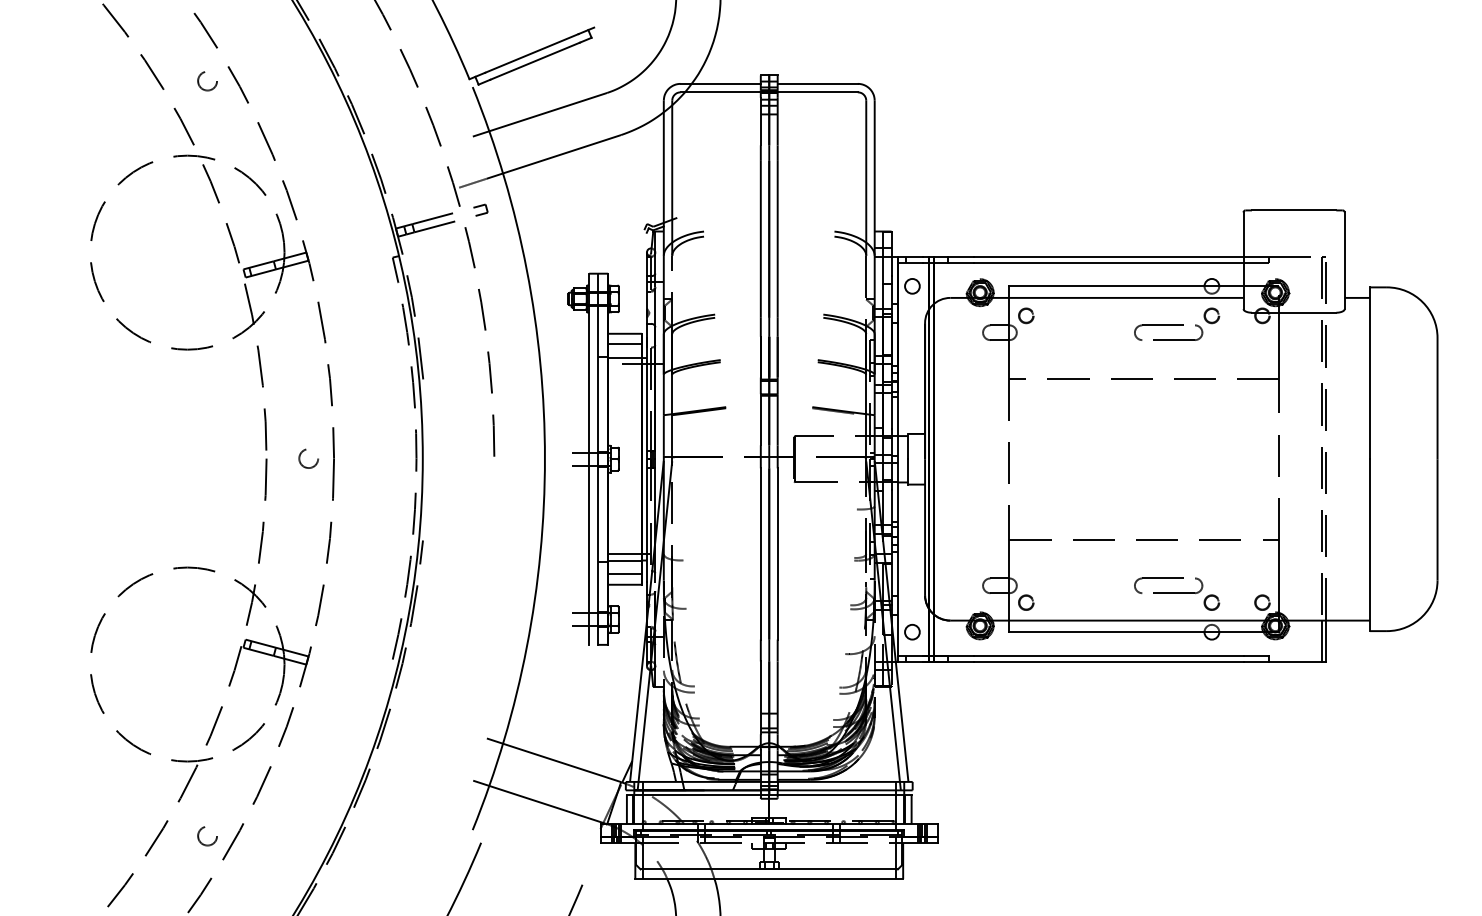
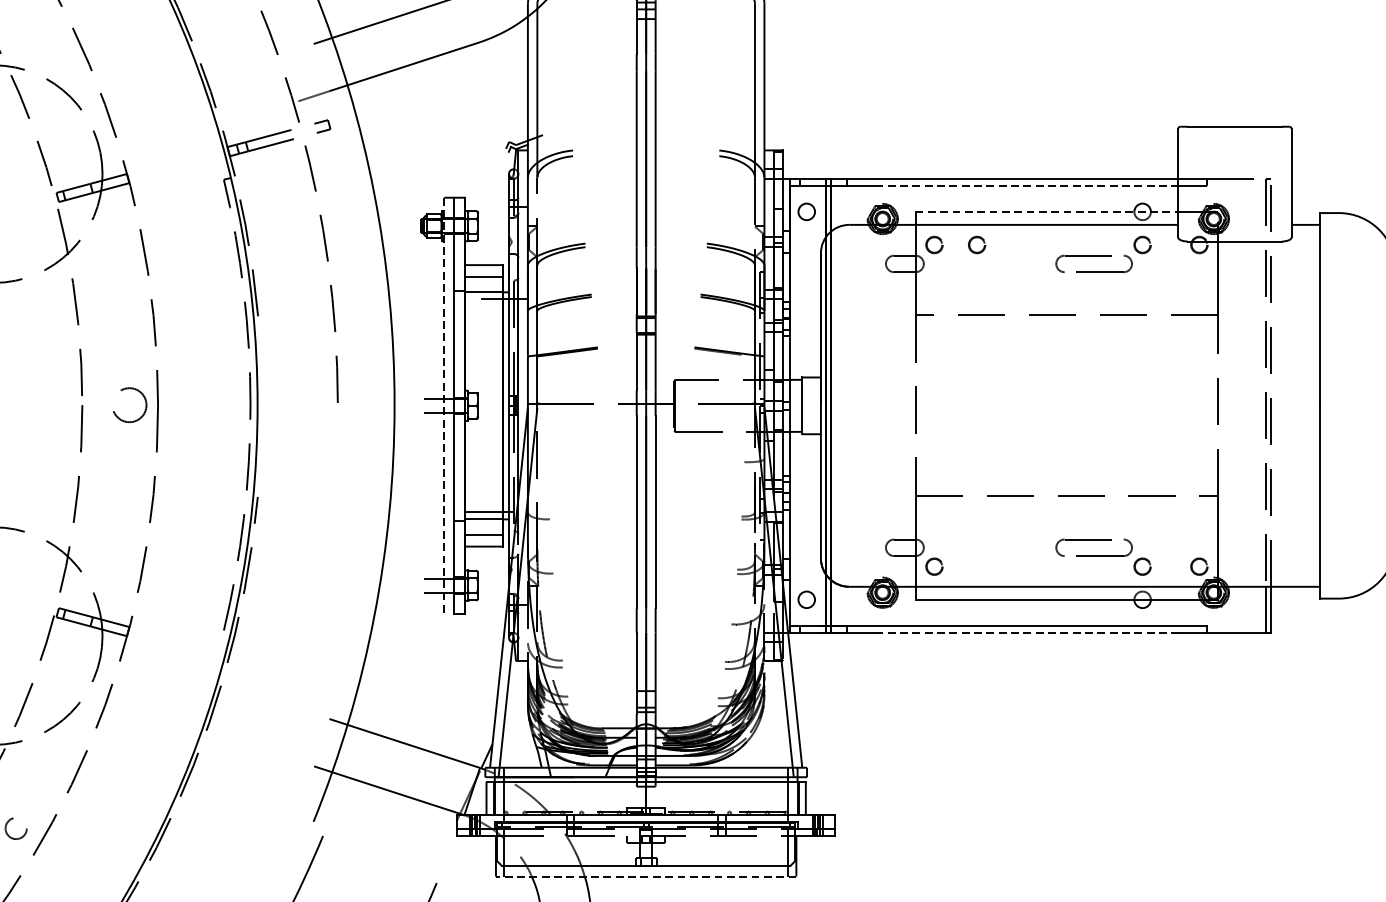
line: (1108, 262) -> (1026, 185), solid -> dashed
line: (1126, 286) -> (1046, 212), solid -> dashed
part: (1064, 315) -> (977, 244), added
circle: (308, 458) -> (129, 404), size x1.6
line: (589, 459) -> (444, 406), solid -> dashed
line: (1108, 661) -> (1026, 632), solid -> dashed
line: (769, 878) -> (646, 876), solid -> dashed

